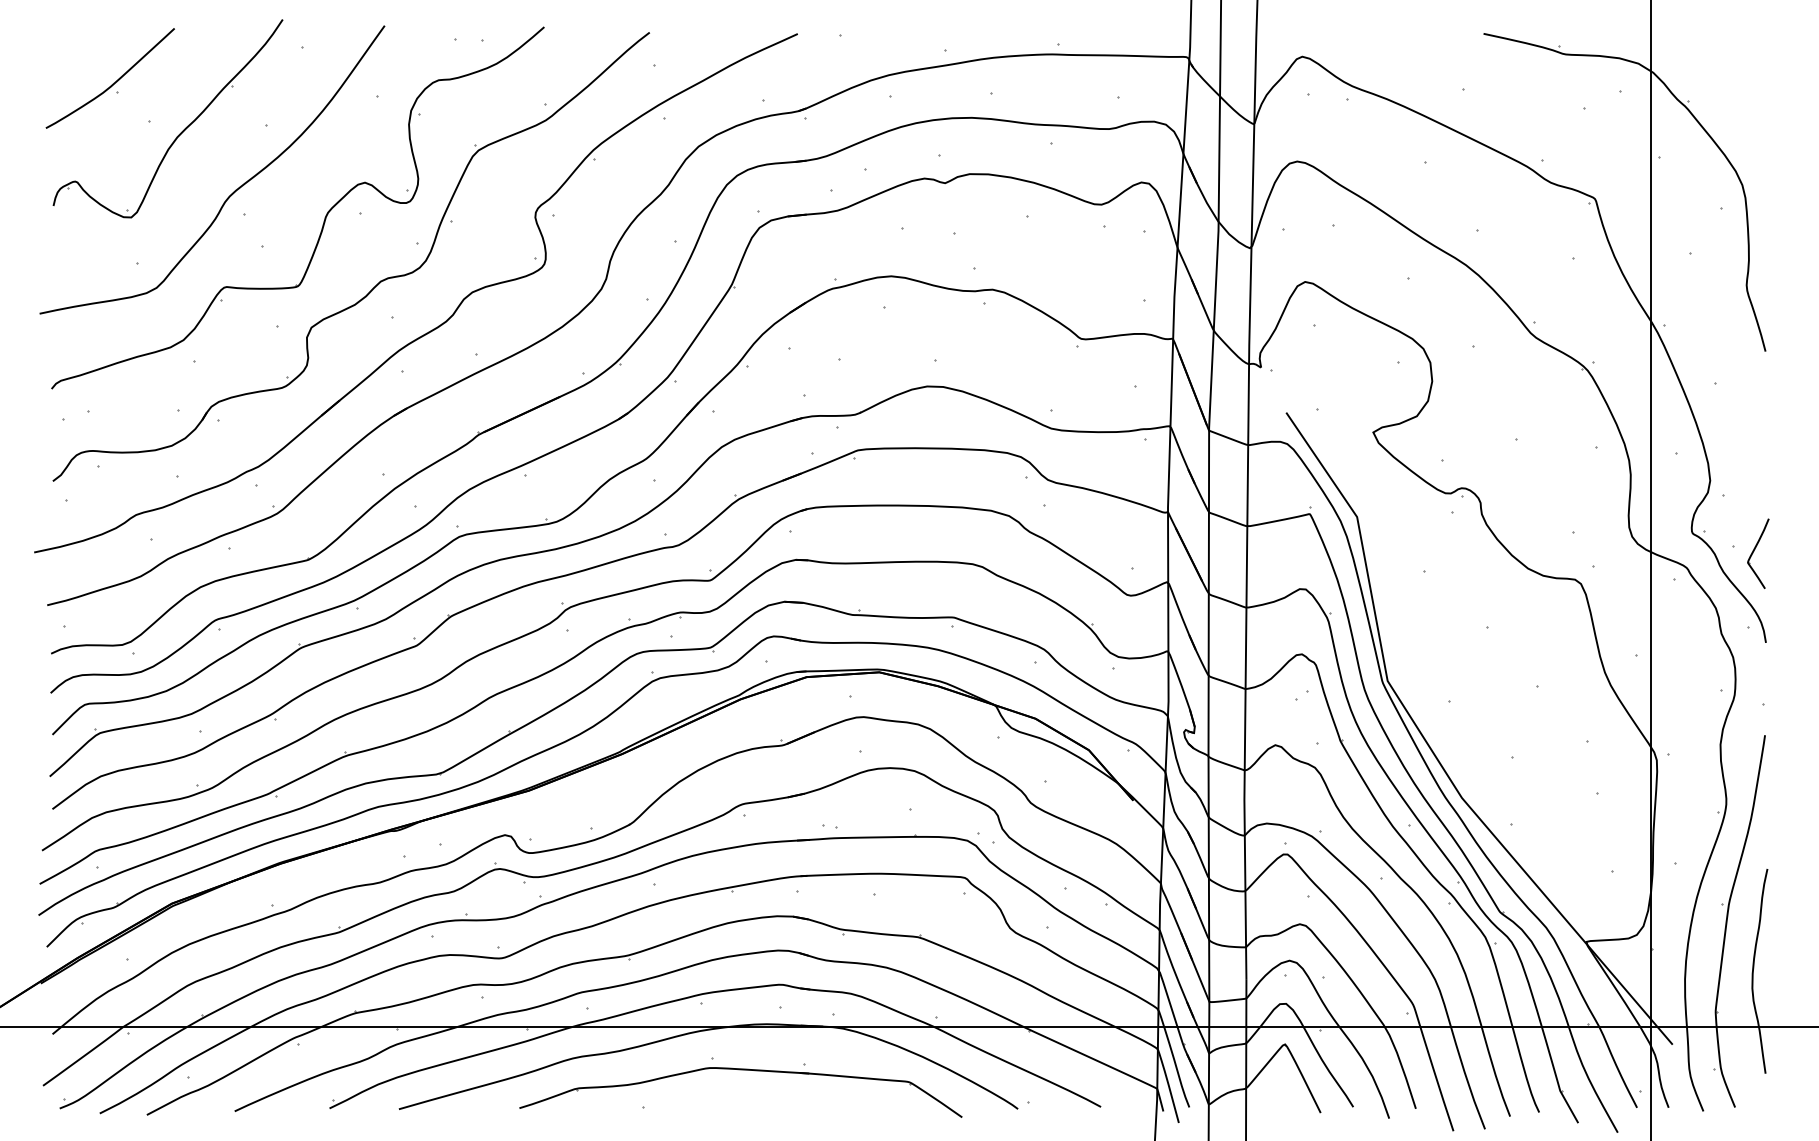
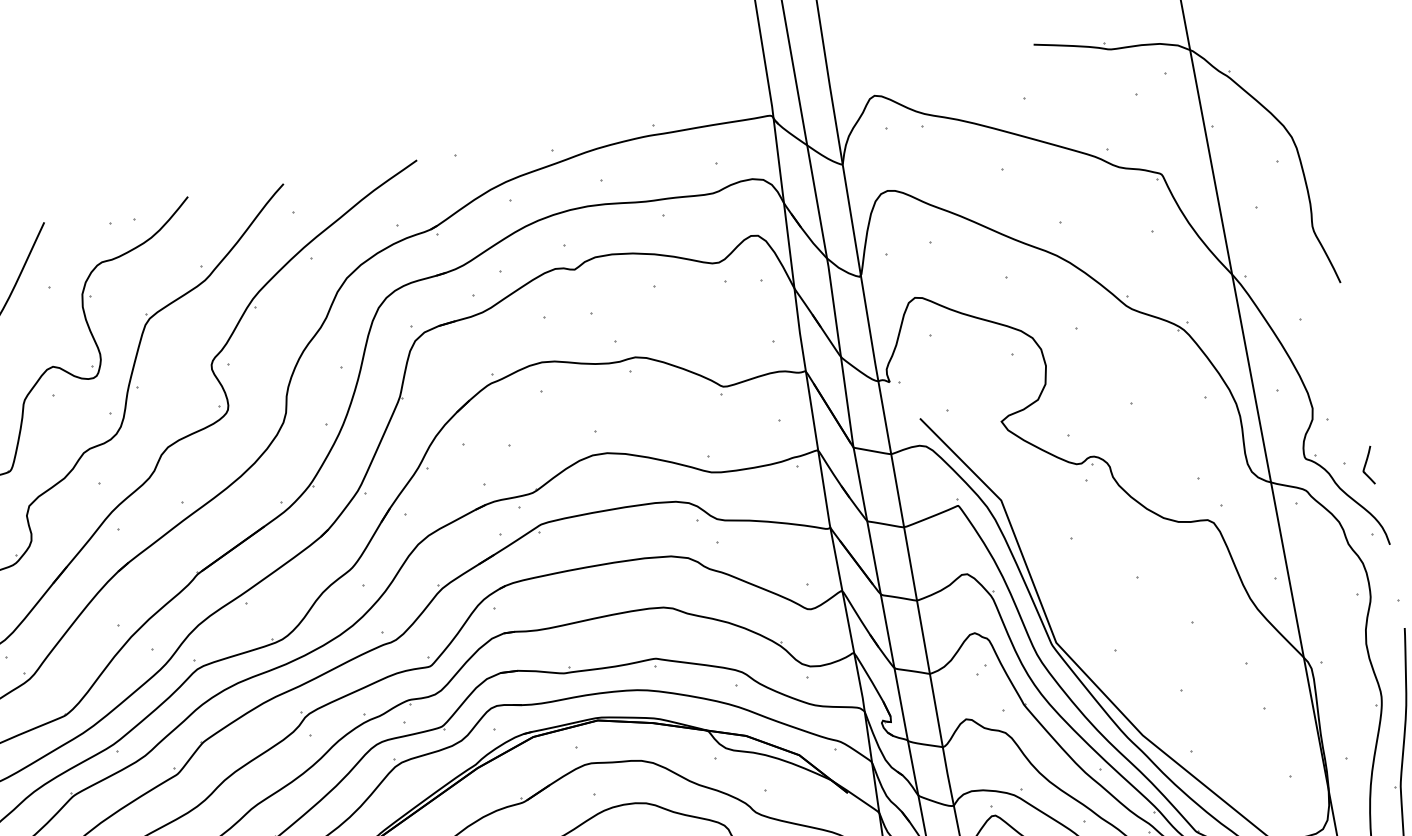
part: (1758, 553) -> (1368, 465), size x0.6

